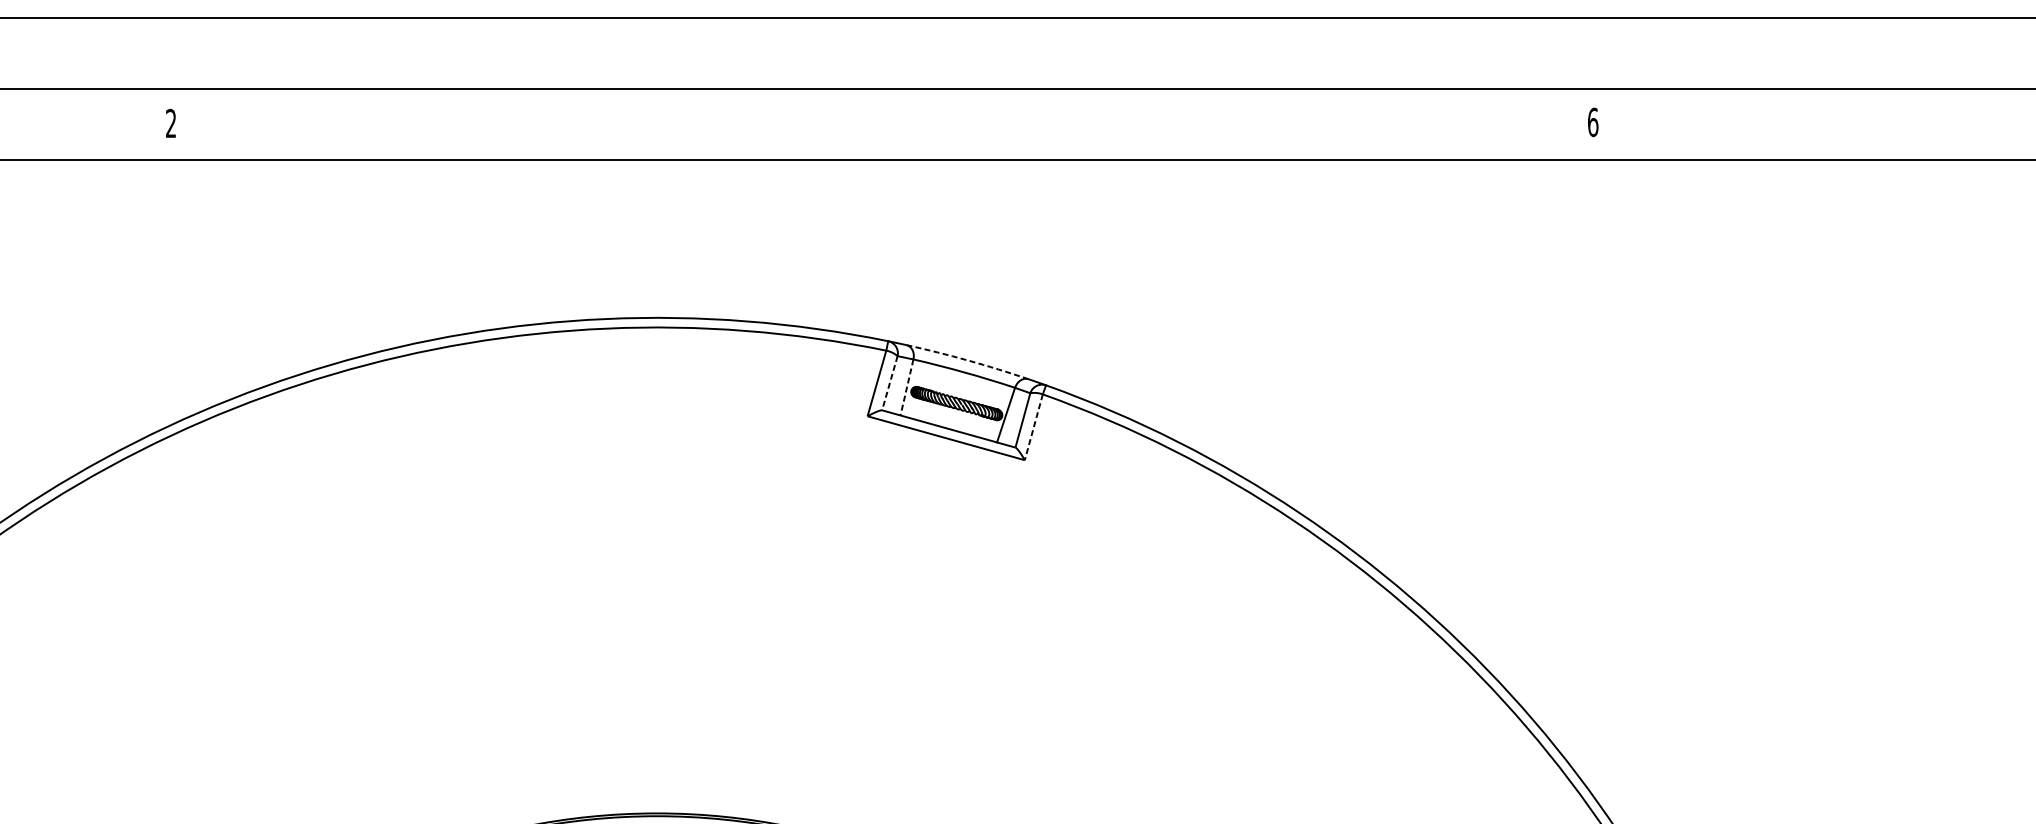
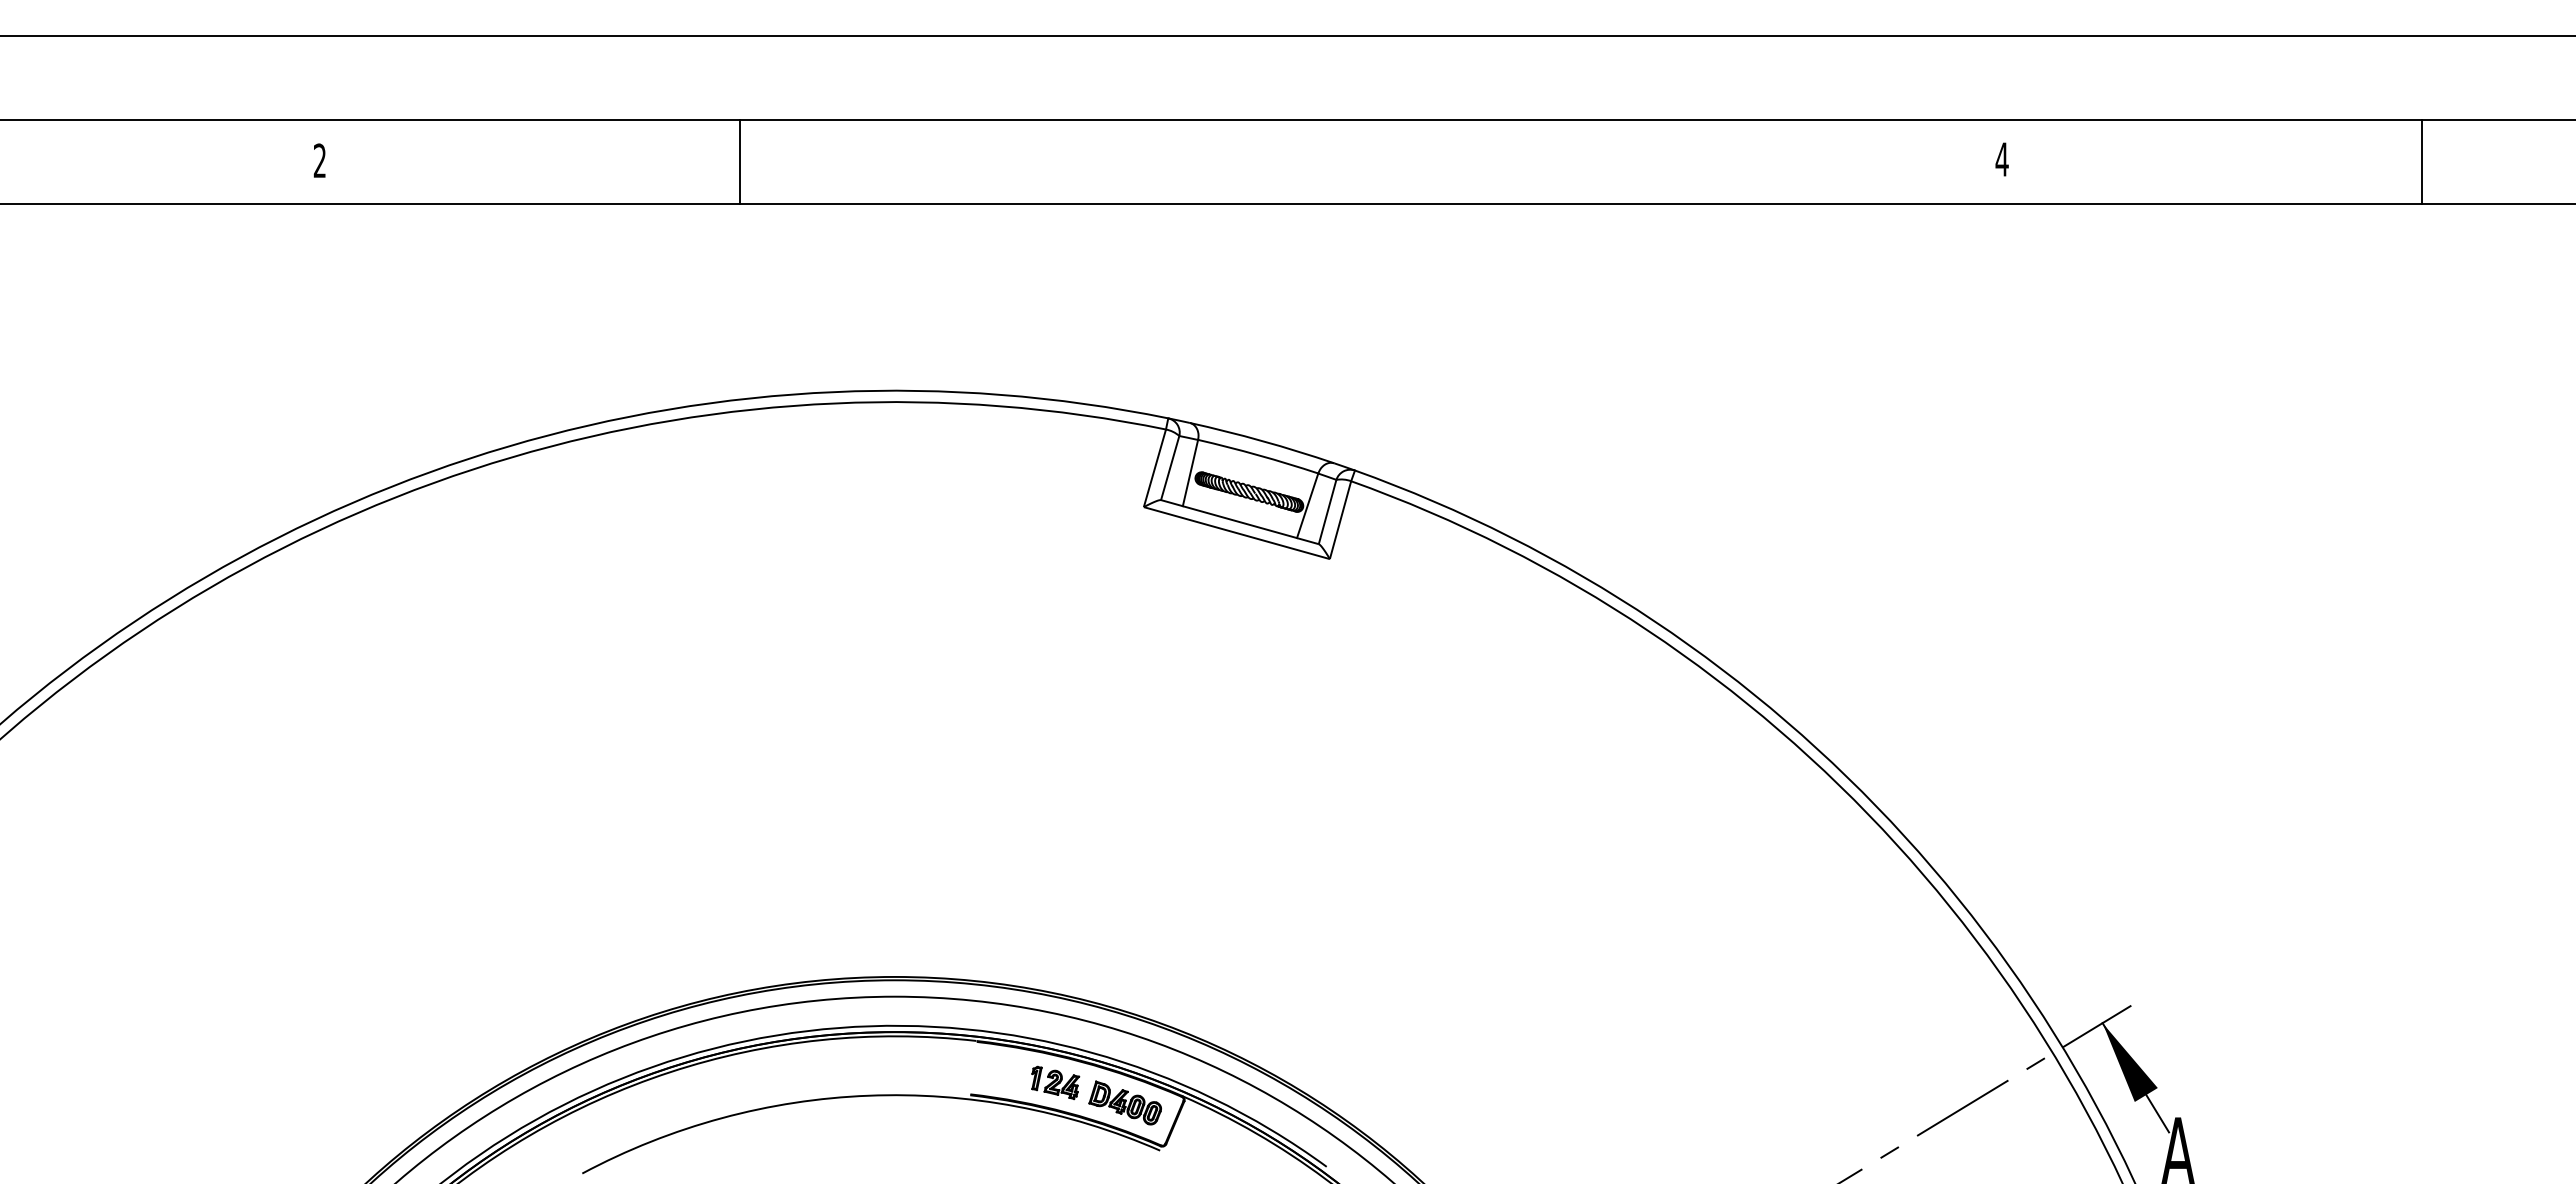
text: (1592, 122) -> (2001, 159), 6 -> 4
line: (526, 124) -> (740, 161), added
line: (1948, 124) -> (2422, 161), added
arc: (967, 360) -> (1262, 441), dashed -> solid
line: (890, 383) -> (1170, 468), dashed -> solid
line: (907, 387) -> (1190, 473), dashed -> solid
line: (1033, 427) -> (1340, 520), dashed -> solid

